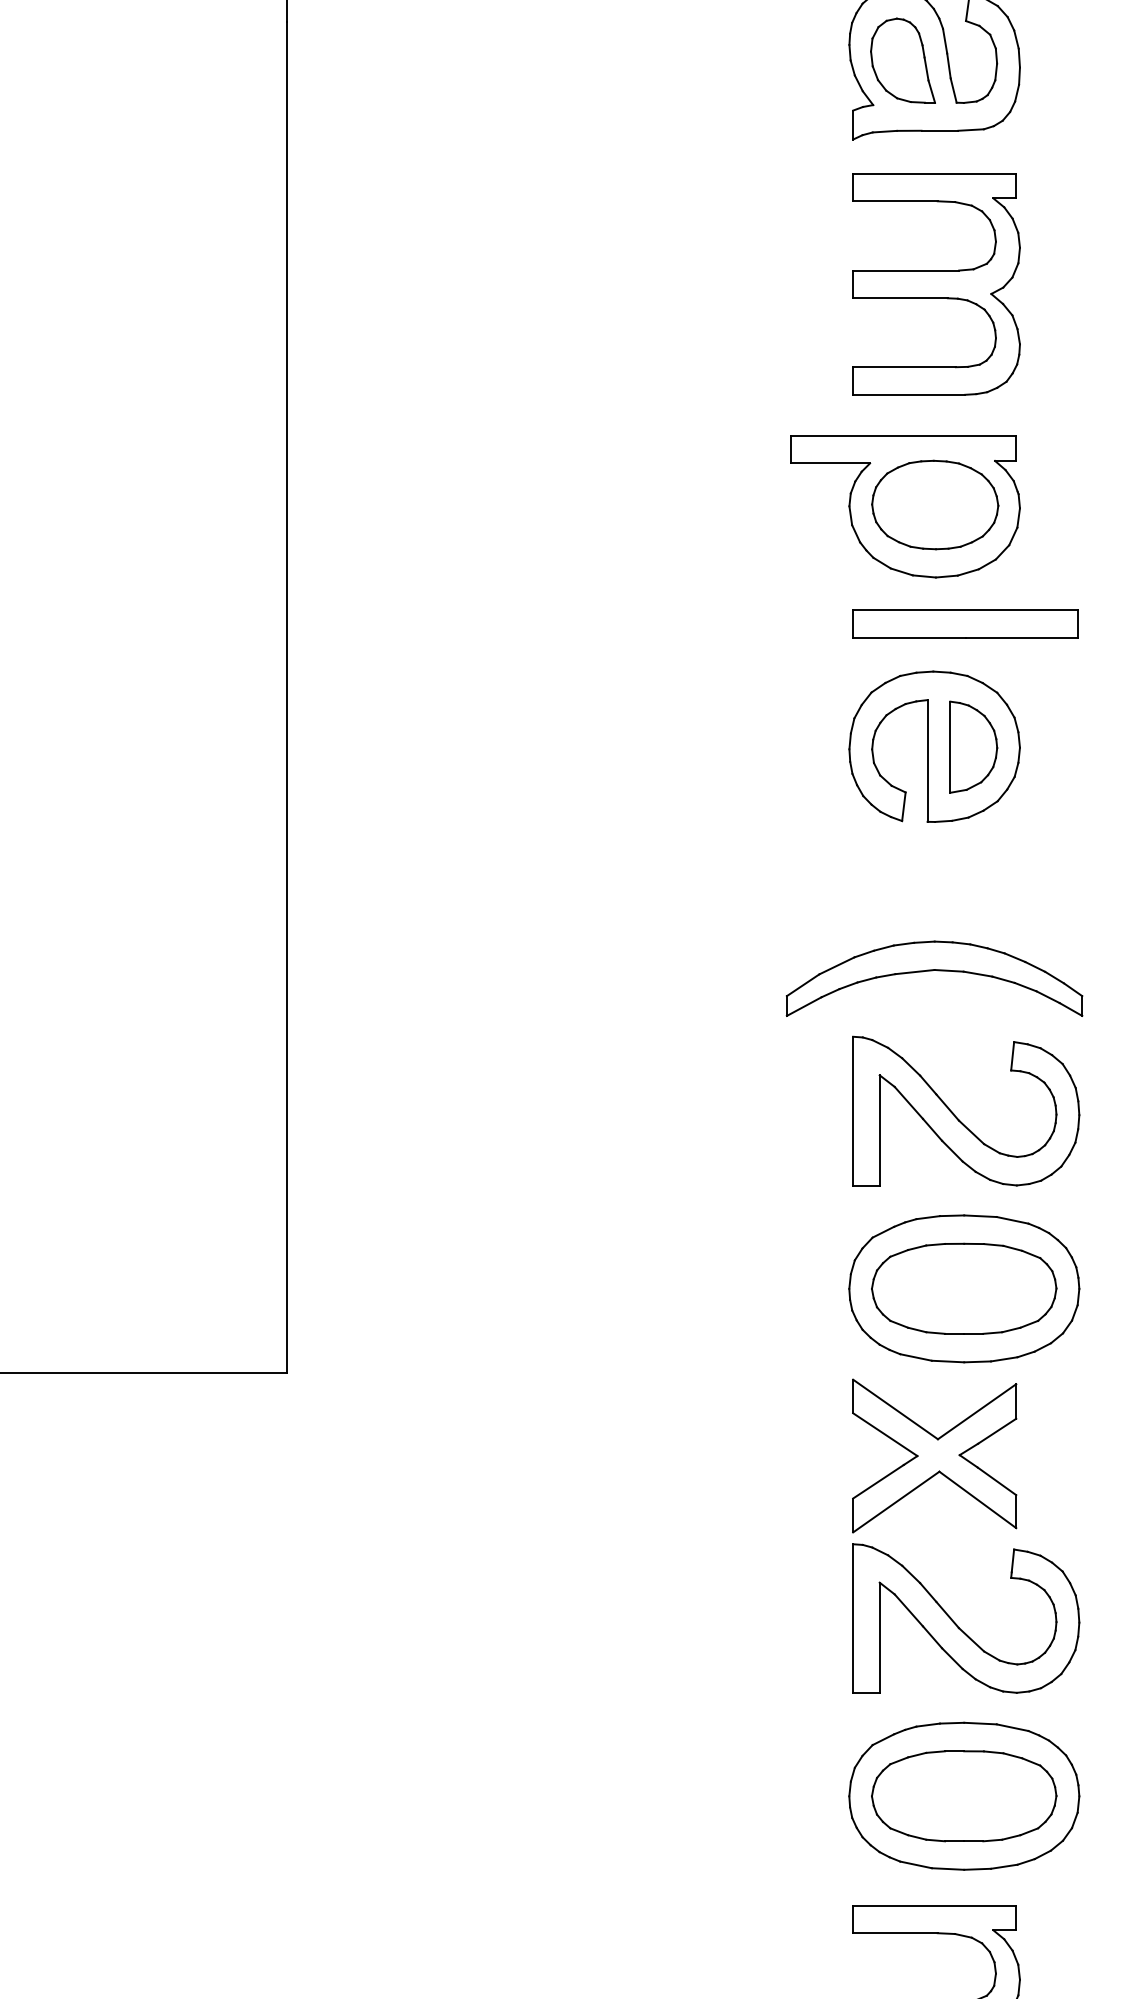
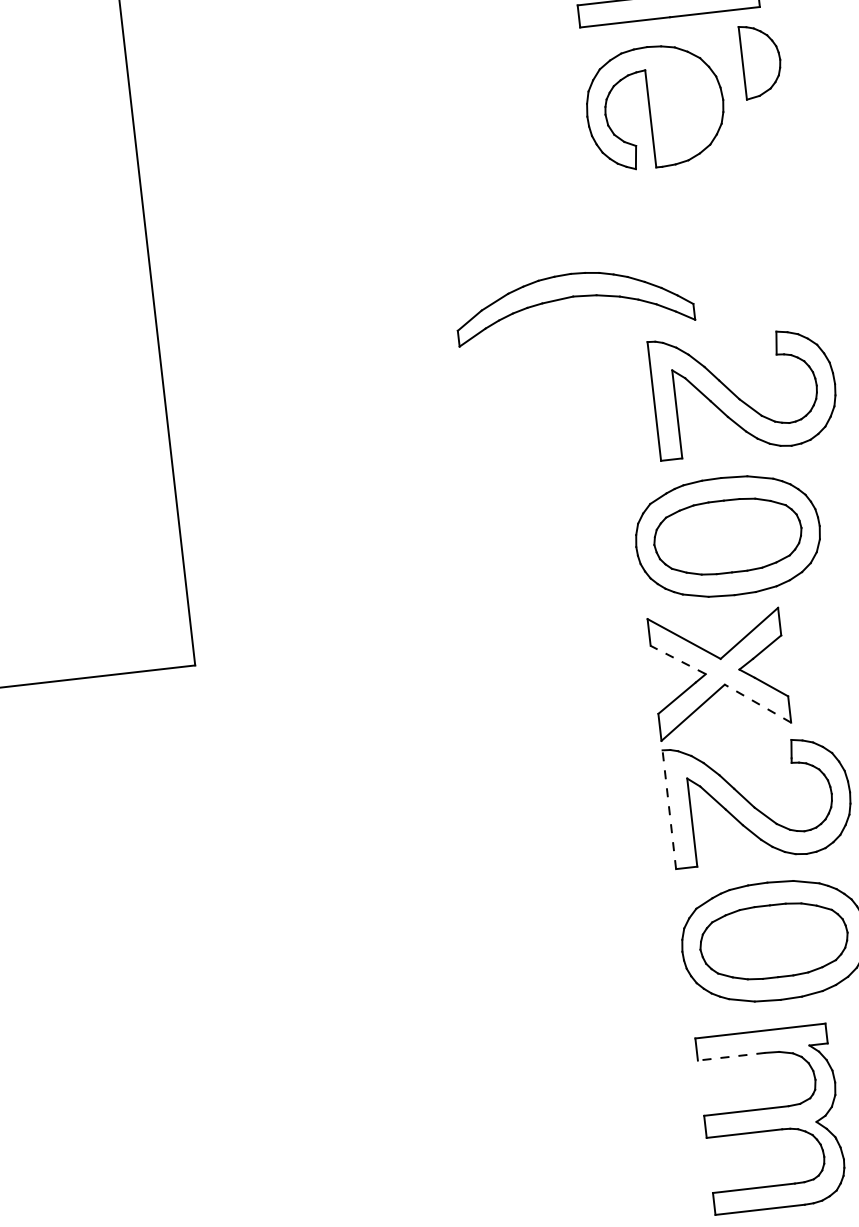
part: (973, 746) -> (761, 60), moved
part: (932, 971) -> (571, 297), moved
part: (958, 1118) -> (739, 397), moved
line: (885, 1434) -> (678, 659), solid -> dashed
line: (977, 1499) -> (757, 703), solid -> dashed
line: (853, 1618) -> (669, 809), solid -> dashed
line: (894, 1933) -> (730, 1057), solid -> dashed

